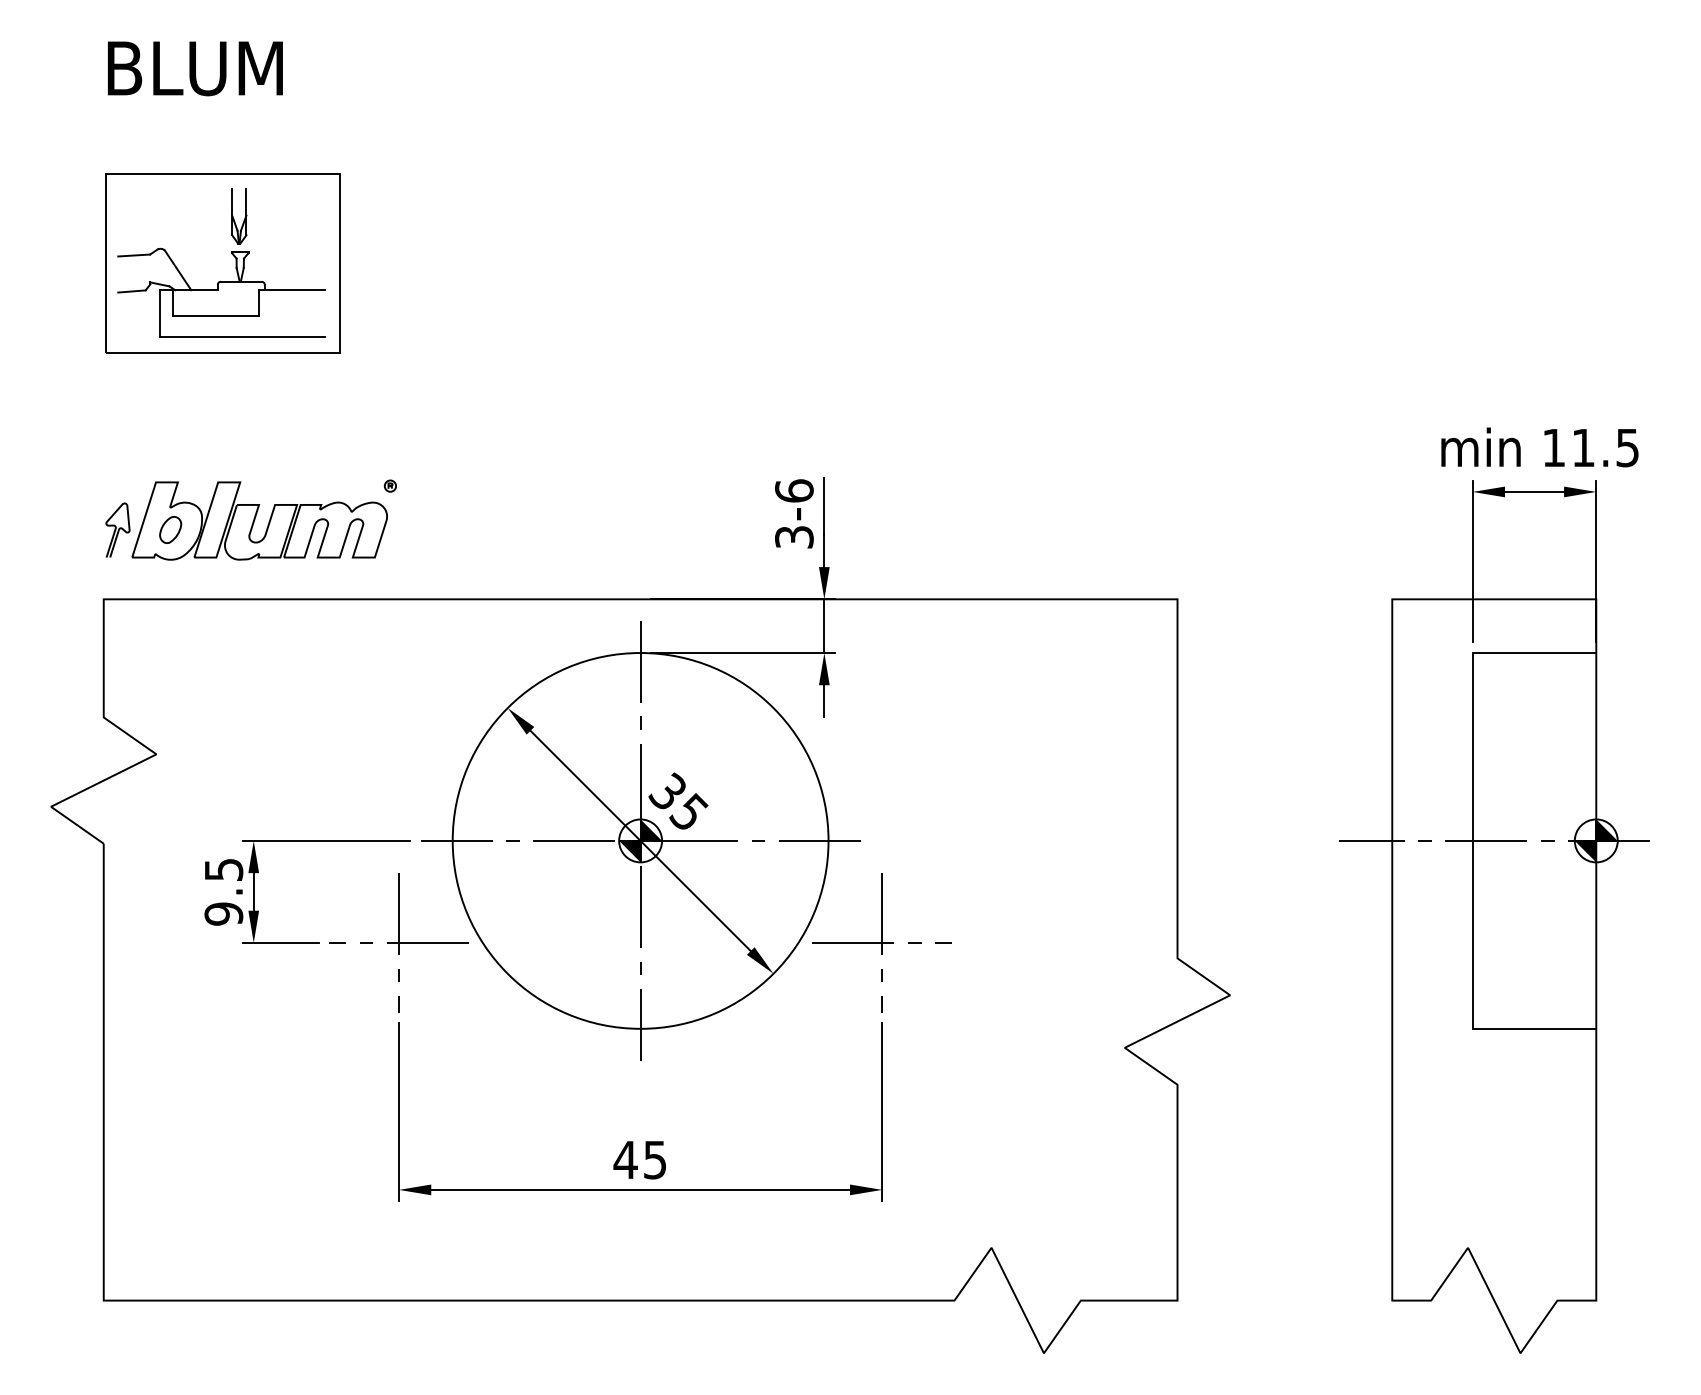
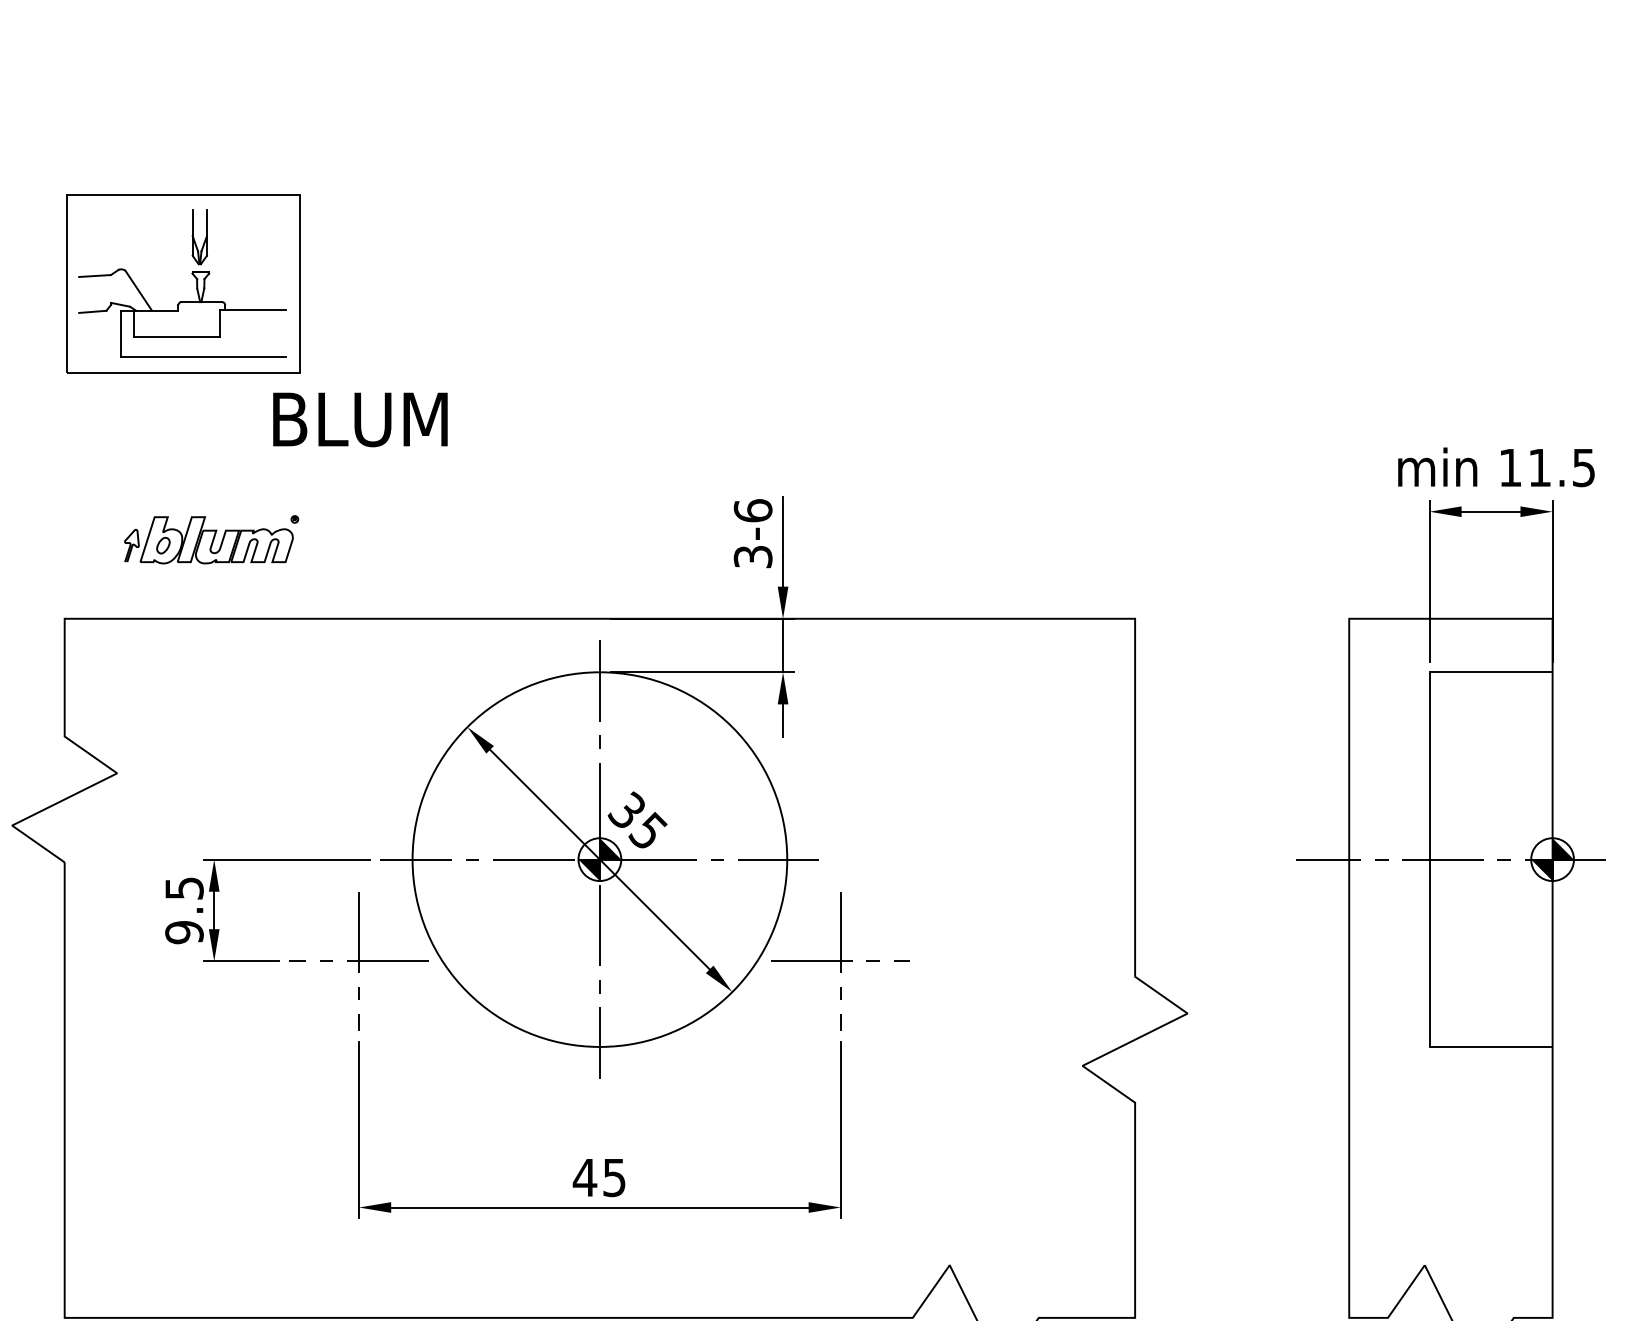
text: (195, 68) -> (360, 419), moved
part: (250, 519) -> (210, 539), size x0.6

